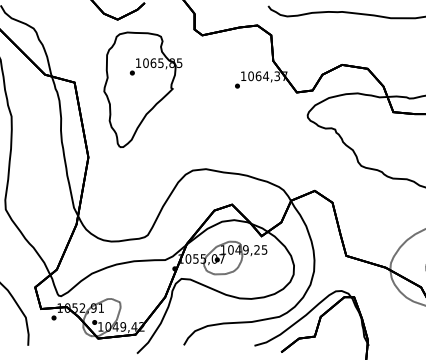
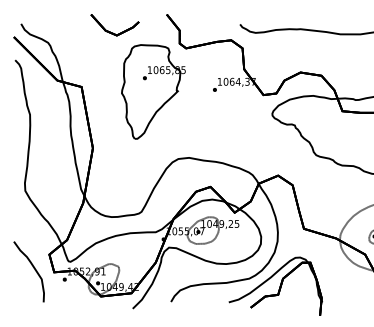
part: (142, 89) -> (153, 91), moved

